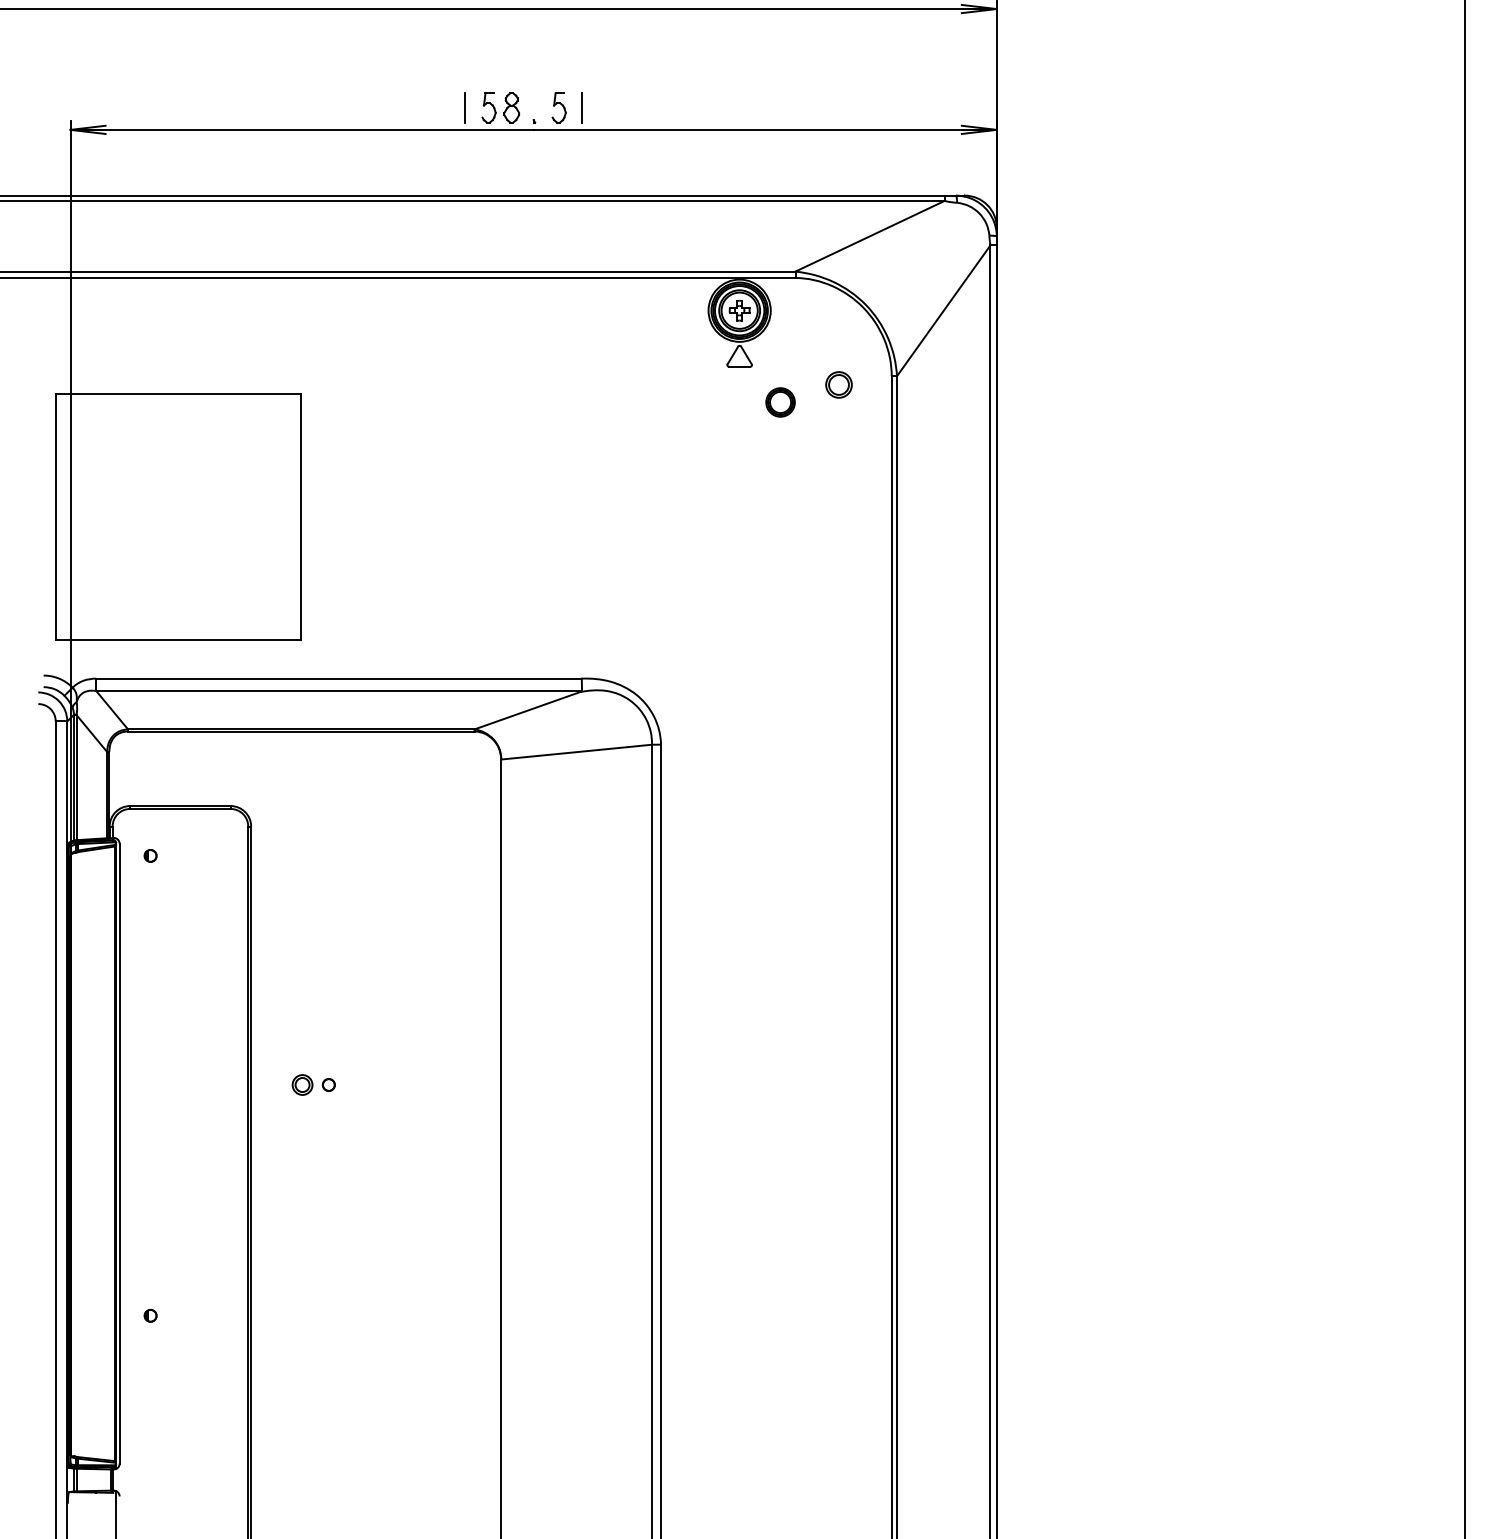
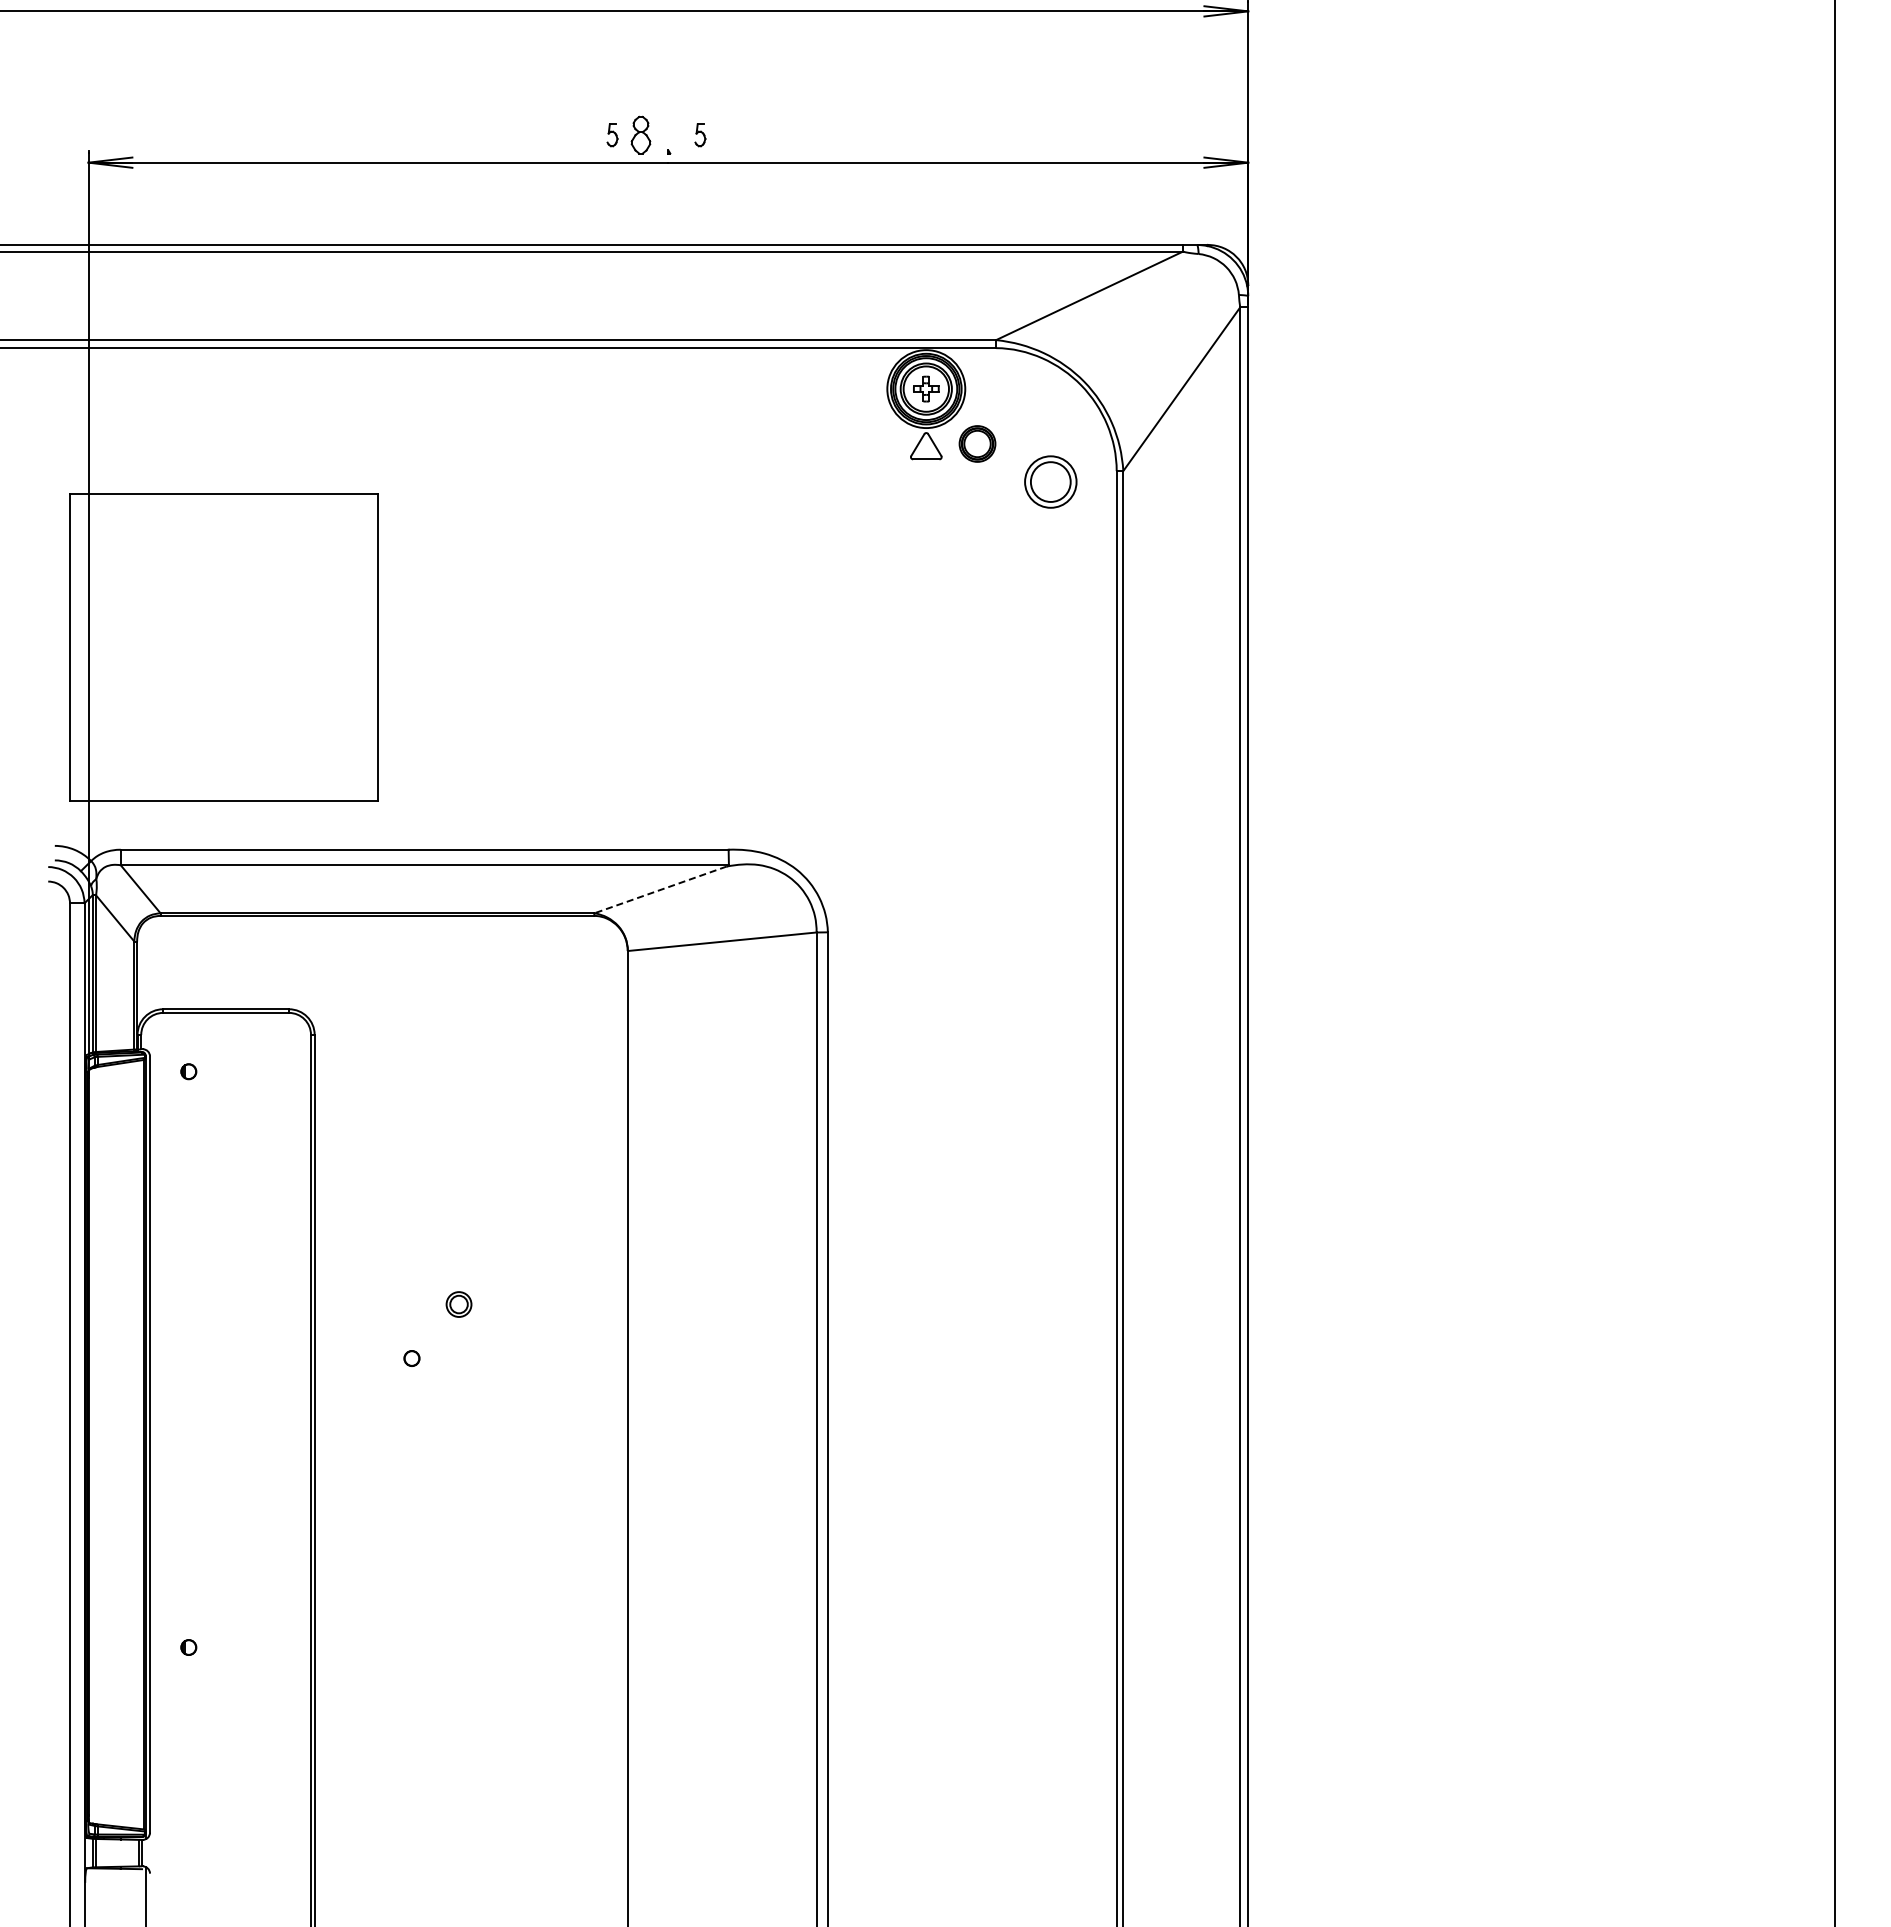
line: (465, 107) -> (582, 134), removed
line: (581, 107) -> (728, 134), removed
part: (489, 108) -> (612, 135), size x0.6
part: (559, 108) -> (700, 135), size x0.6
part: (838, 384) -> (1050, 481), size x1.6
part: (780, 402) -> (977, 443), moved
line: (527, 711) -> (660, 890), solid -> dashed
part: (302, 1084) -> (458, 1304), moved

